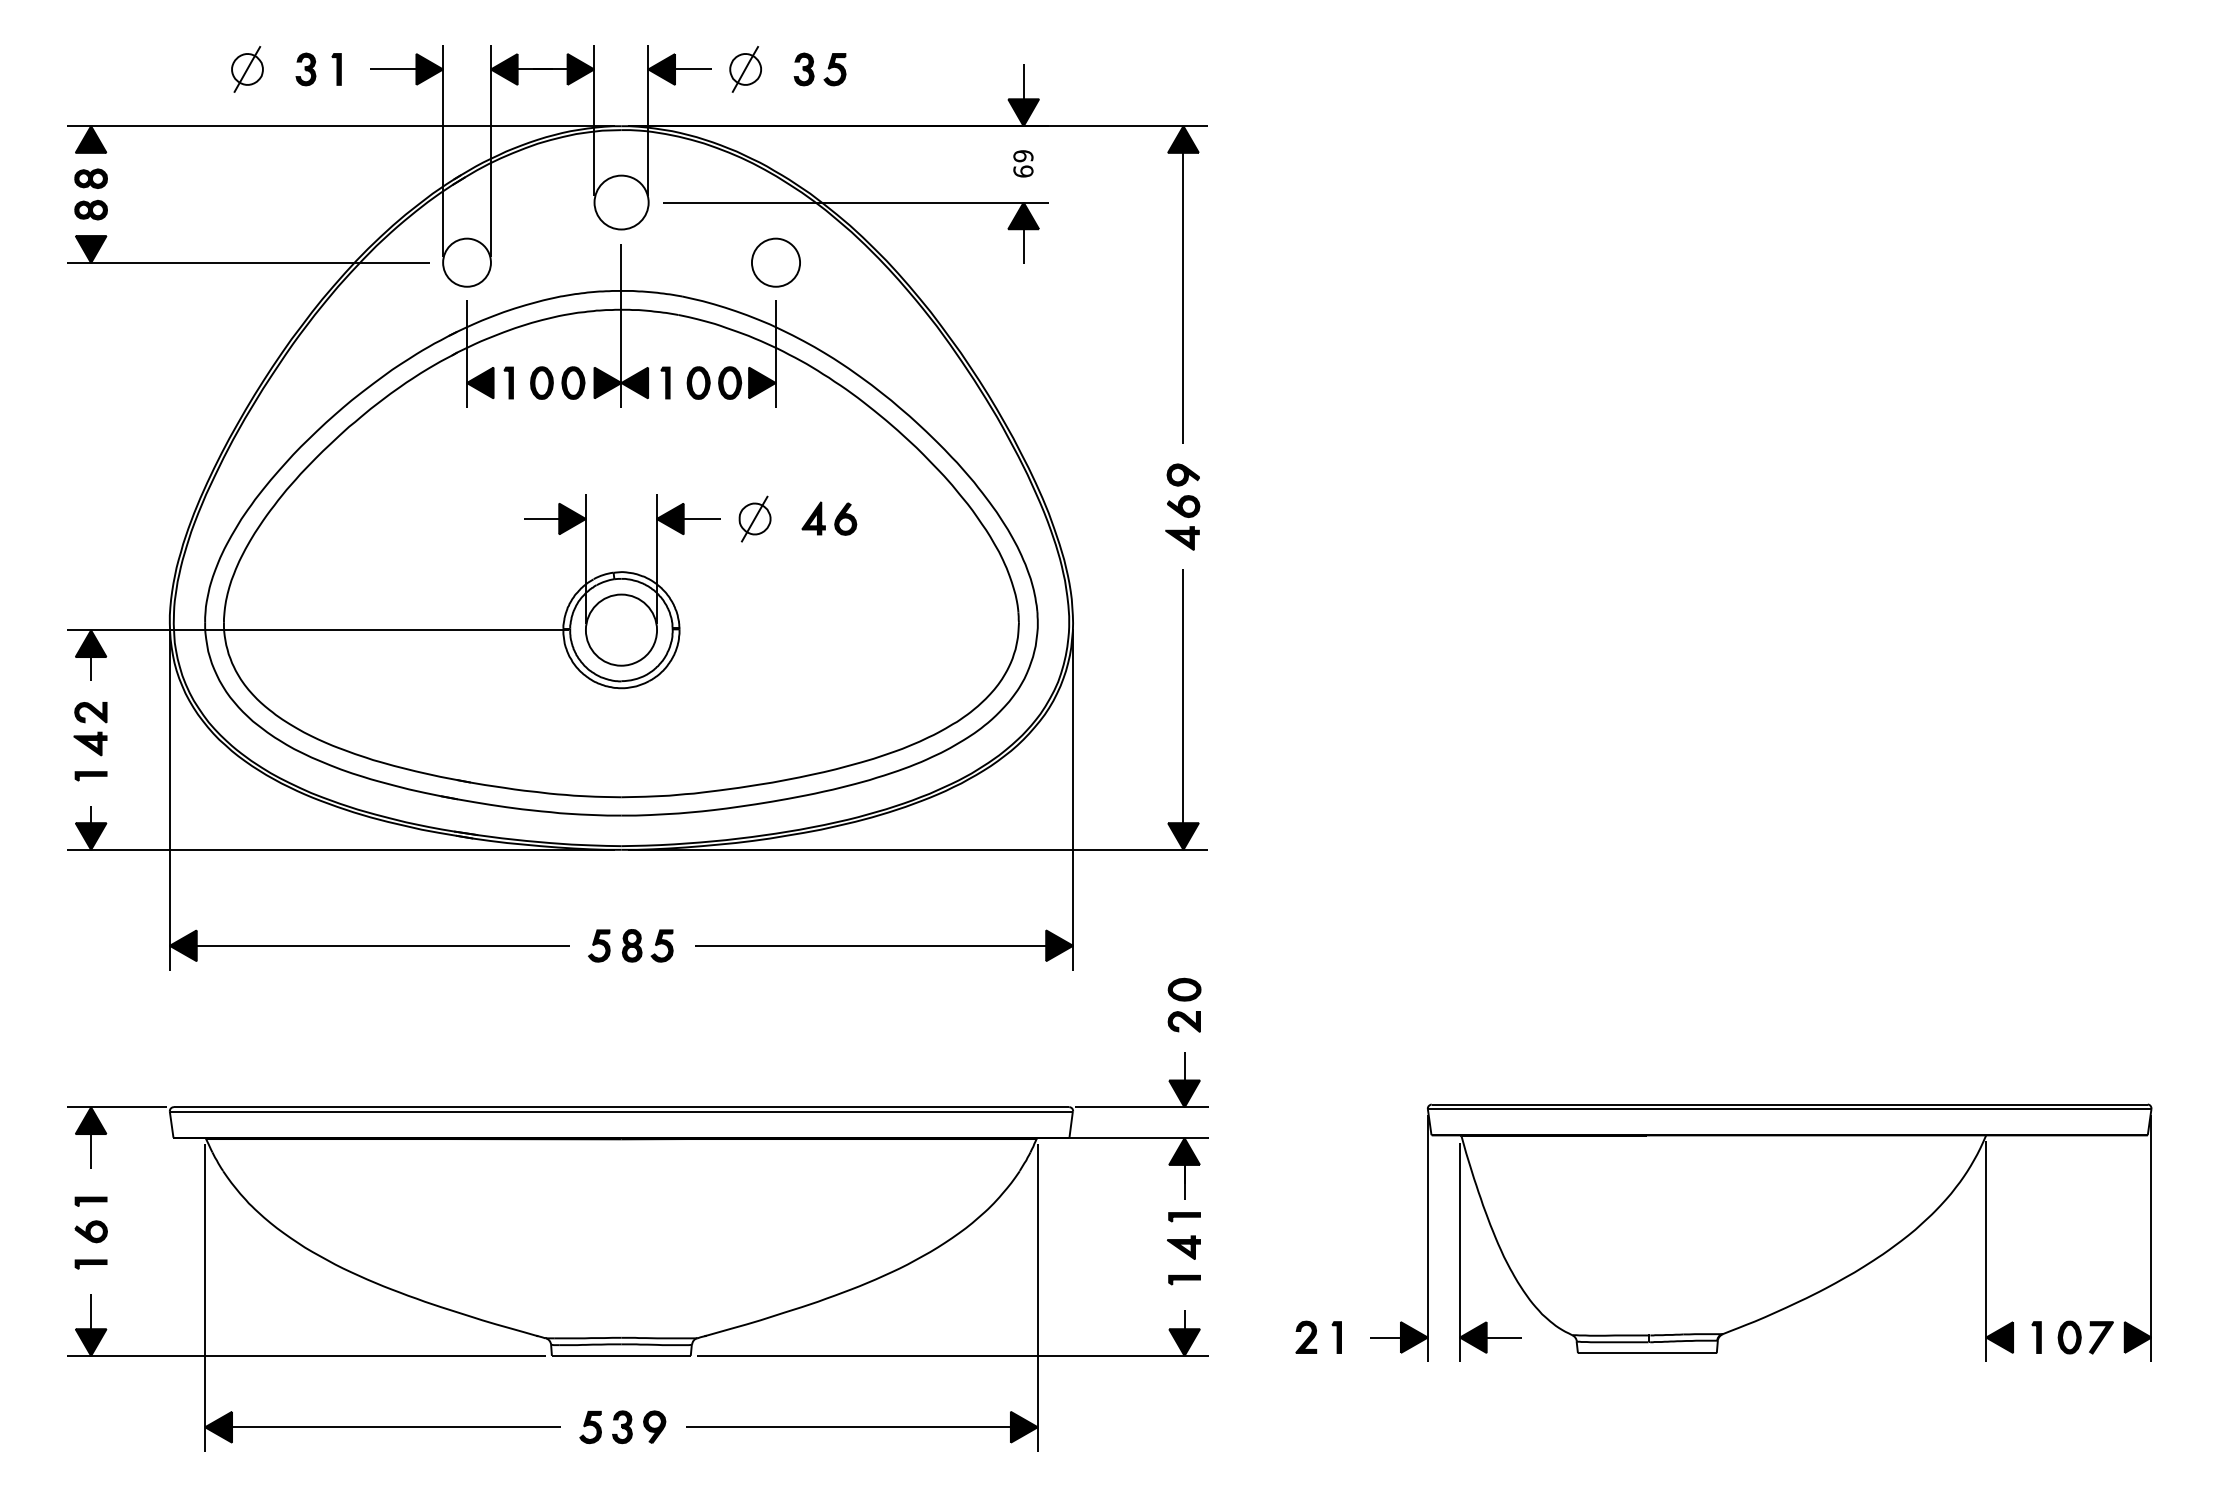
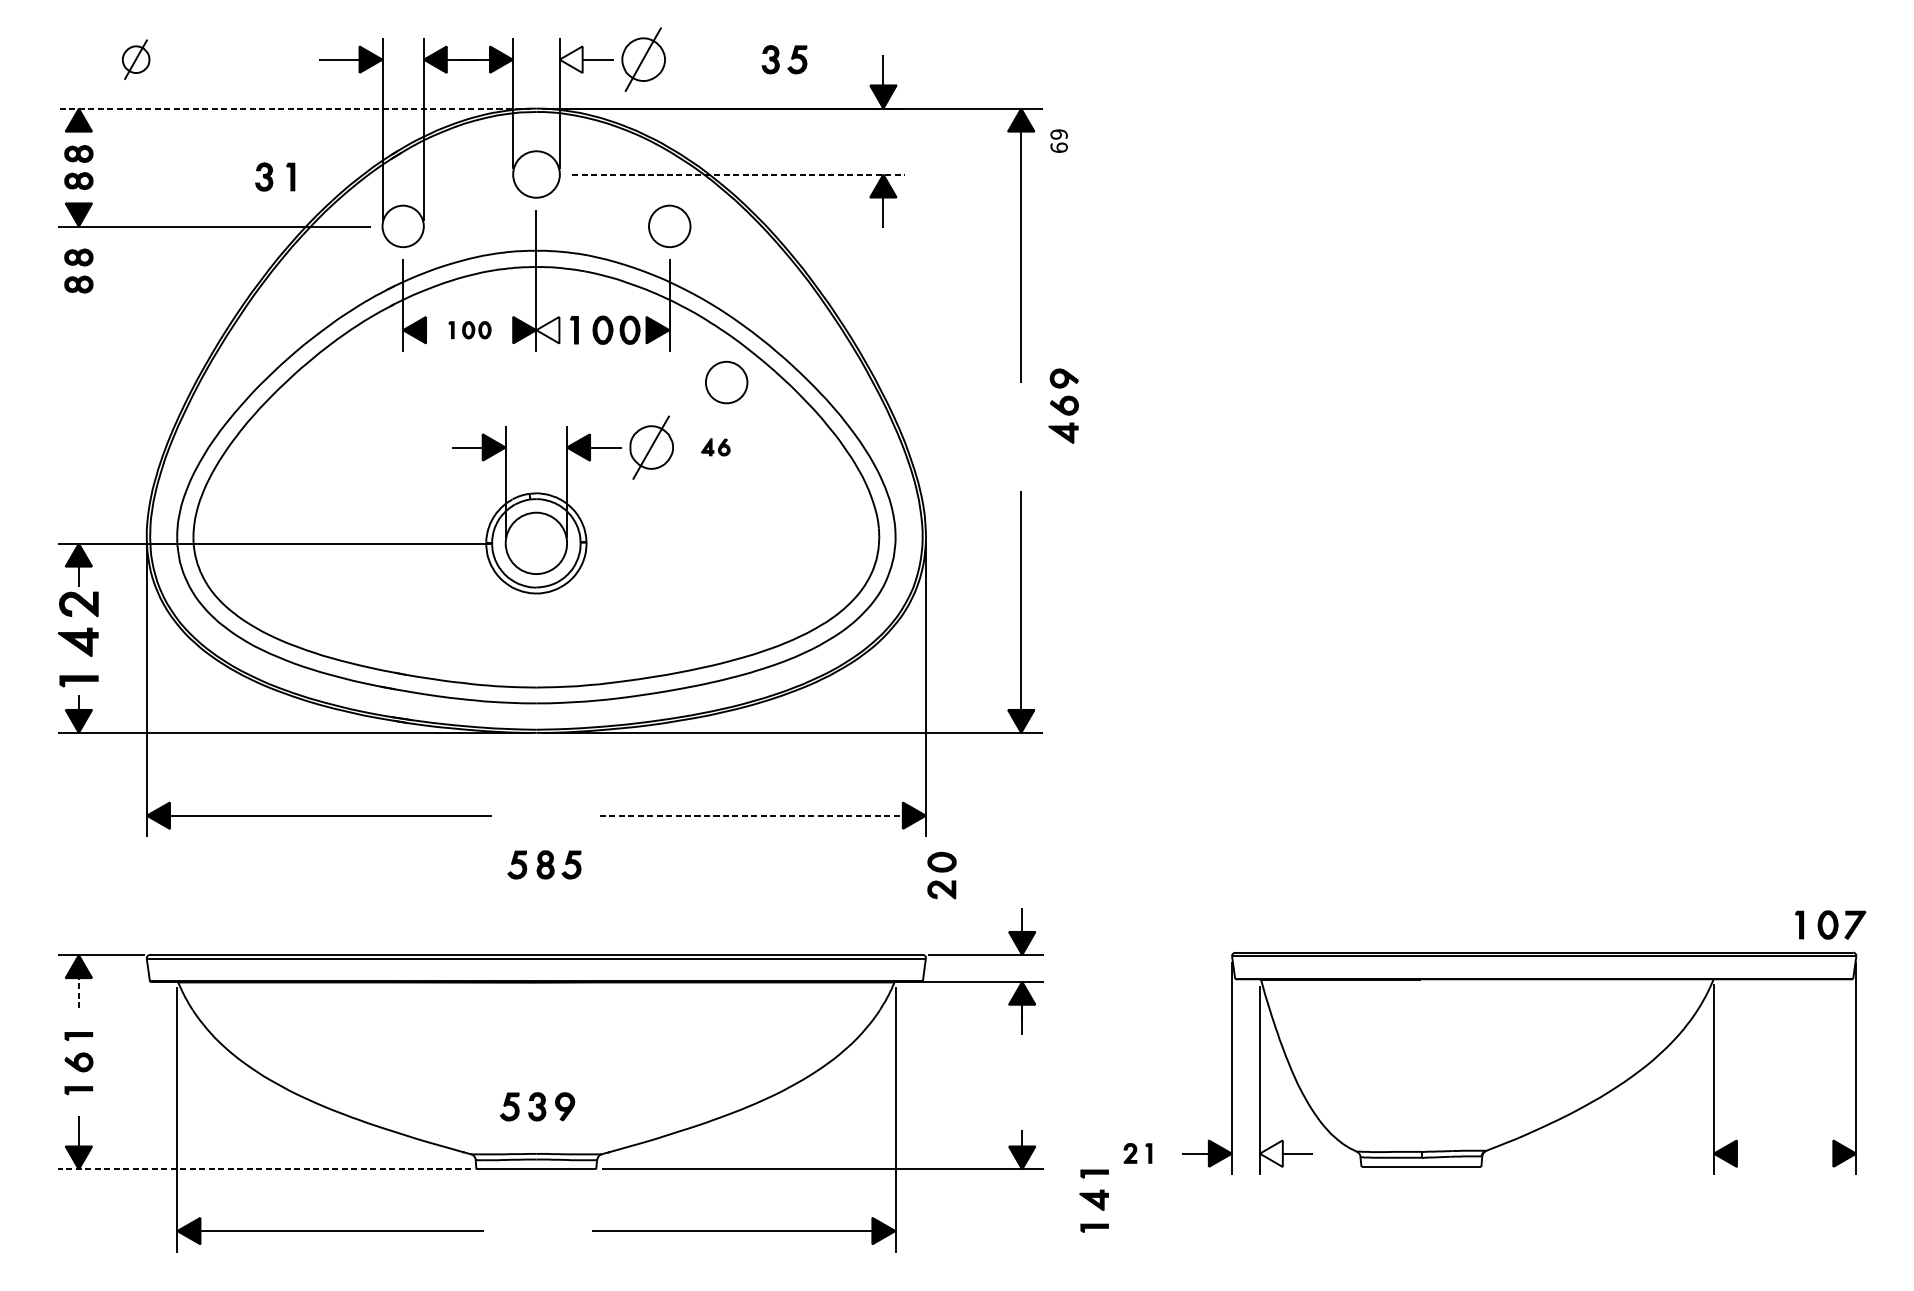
part: (247, 69) -> (136, 59), moved
part: (318, 69) -> (275, 177), moved
fill: (661, 69) -> (570, 59), removed
part: (745, 69) -> (643, 59), size x1.6
part: (813, 71) -> (778, 61), moved
line: (340, 126) -> (294, 108), solid -> dashed
text: (1023, 163) -> (1059, 140), moved
line: (855, 202) -> (738, 174), solid -> dashed
part: (93, 308) -> (80, 265), added
part: (544, 382) -> (470, 329), size x0.6
fill: (634, 382) -> (547, 329), removed
part: (841, 443) -> (726, 382), added
part: (1182, 506) -> (1063, 405), moved
part: (754, 518) -> (651, 447), size x1.6
part: (829, 518) -> (715, 447), size x0.6
part: (90, 741) -> (78, 639), size x1.4
part: (630, 945) -> (544, 864), moved
line: (870, 945) -> (751, 815), solid -> dashed
part: (1184, 1004) -> (941, 874), moved
line: (91, 1150) -> (79, 992), solid -> dashed
part: (1183, 1248) -> (1093, 1201), moved
part: (1318, 1336) -> (1137, 1152), size x0.7
fill: (1473, 1337) -> (1271, 1153), removed
part: (2072, 1337) -> (1830, 925), moved
line: (306, 1355) -> (264, 1169), solid -> dashed
part: (622, 1427) -> (537, 1107), moved

